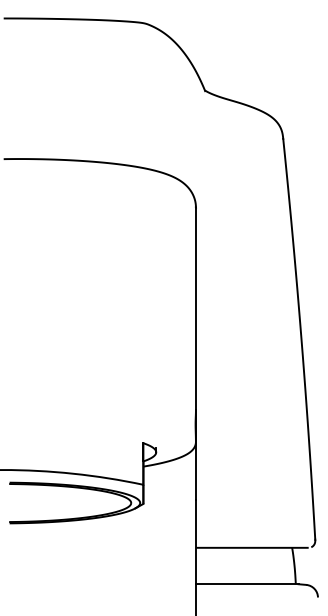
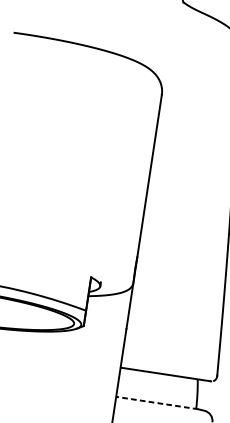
line: (246, 584) -> (156, 403), solid -> dashed

